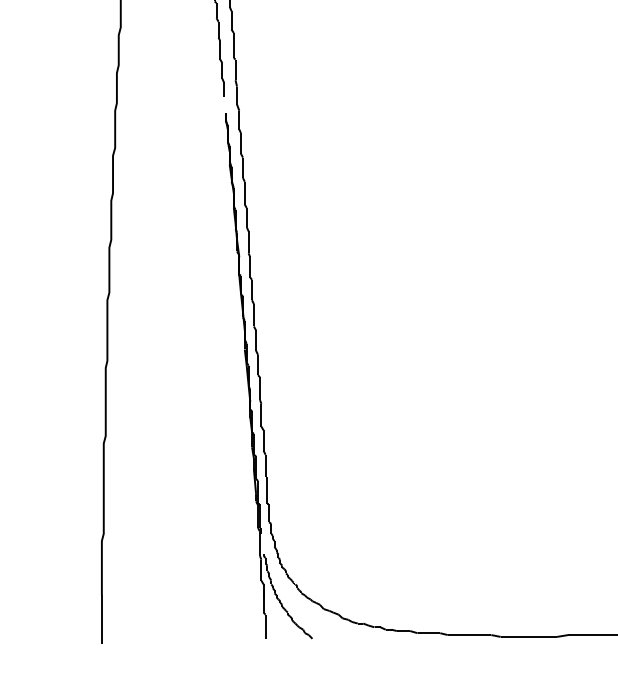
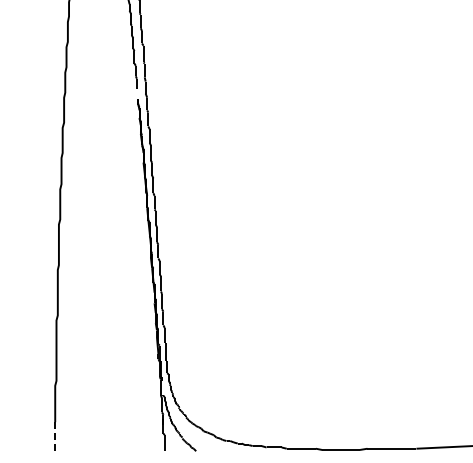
line: (102, 619) -> (55, 438), solid -> dashed

